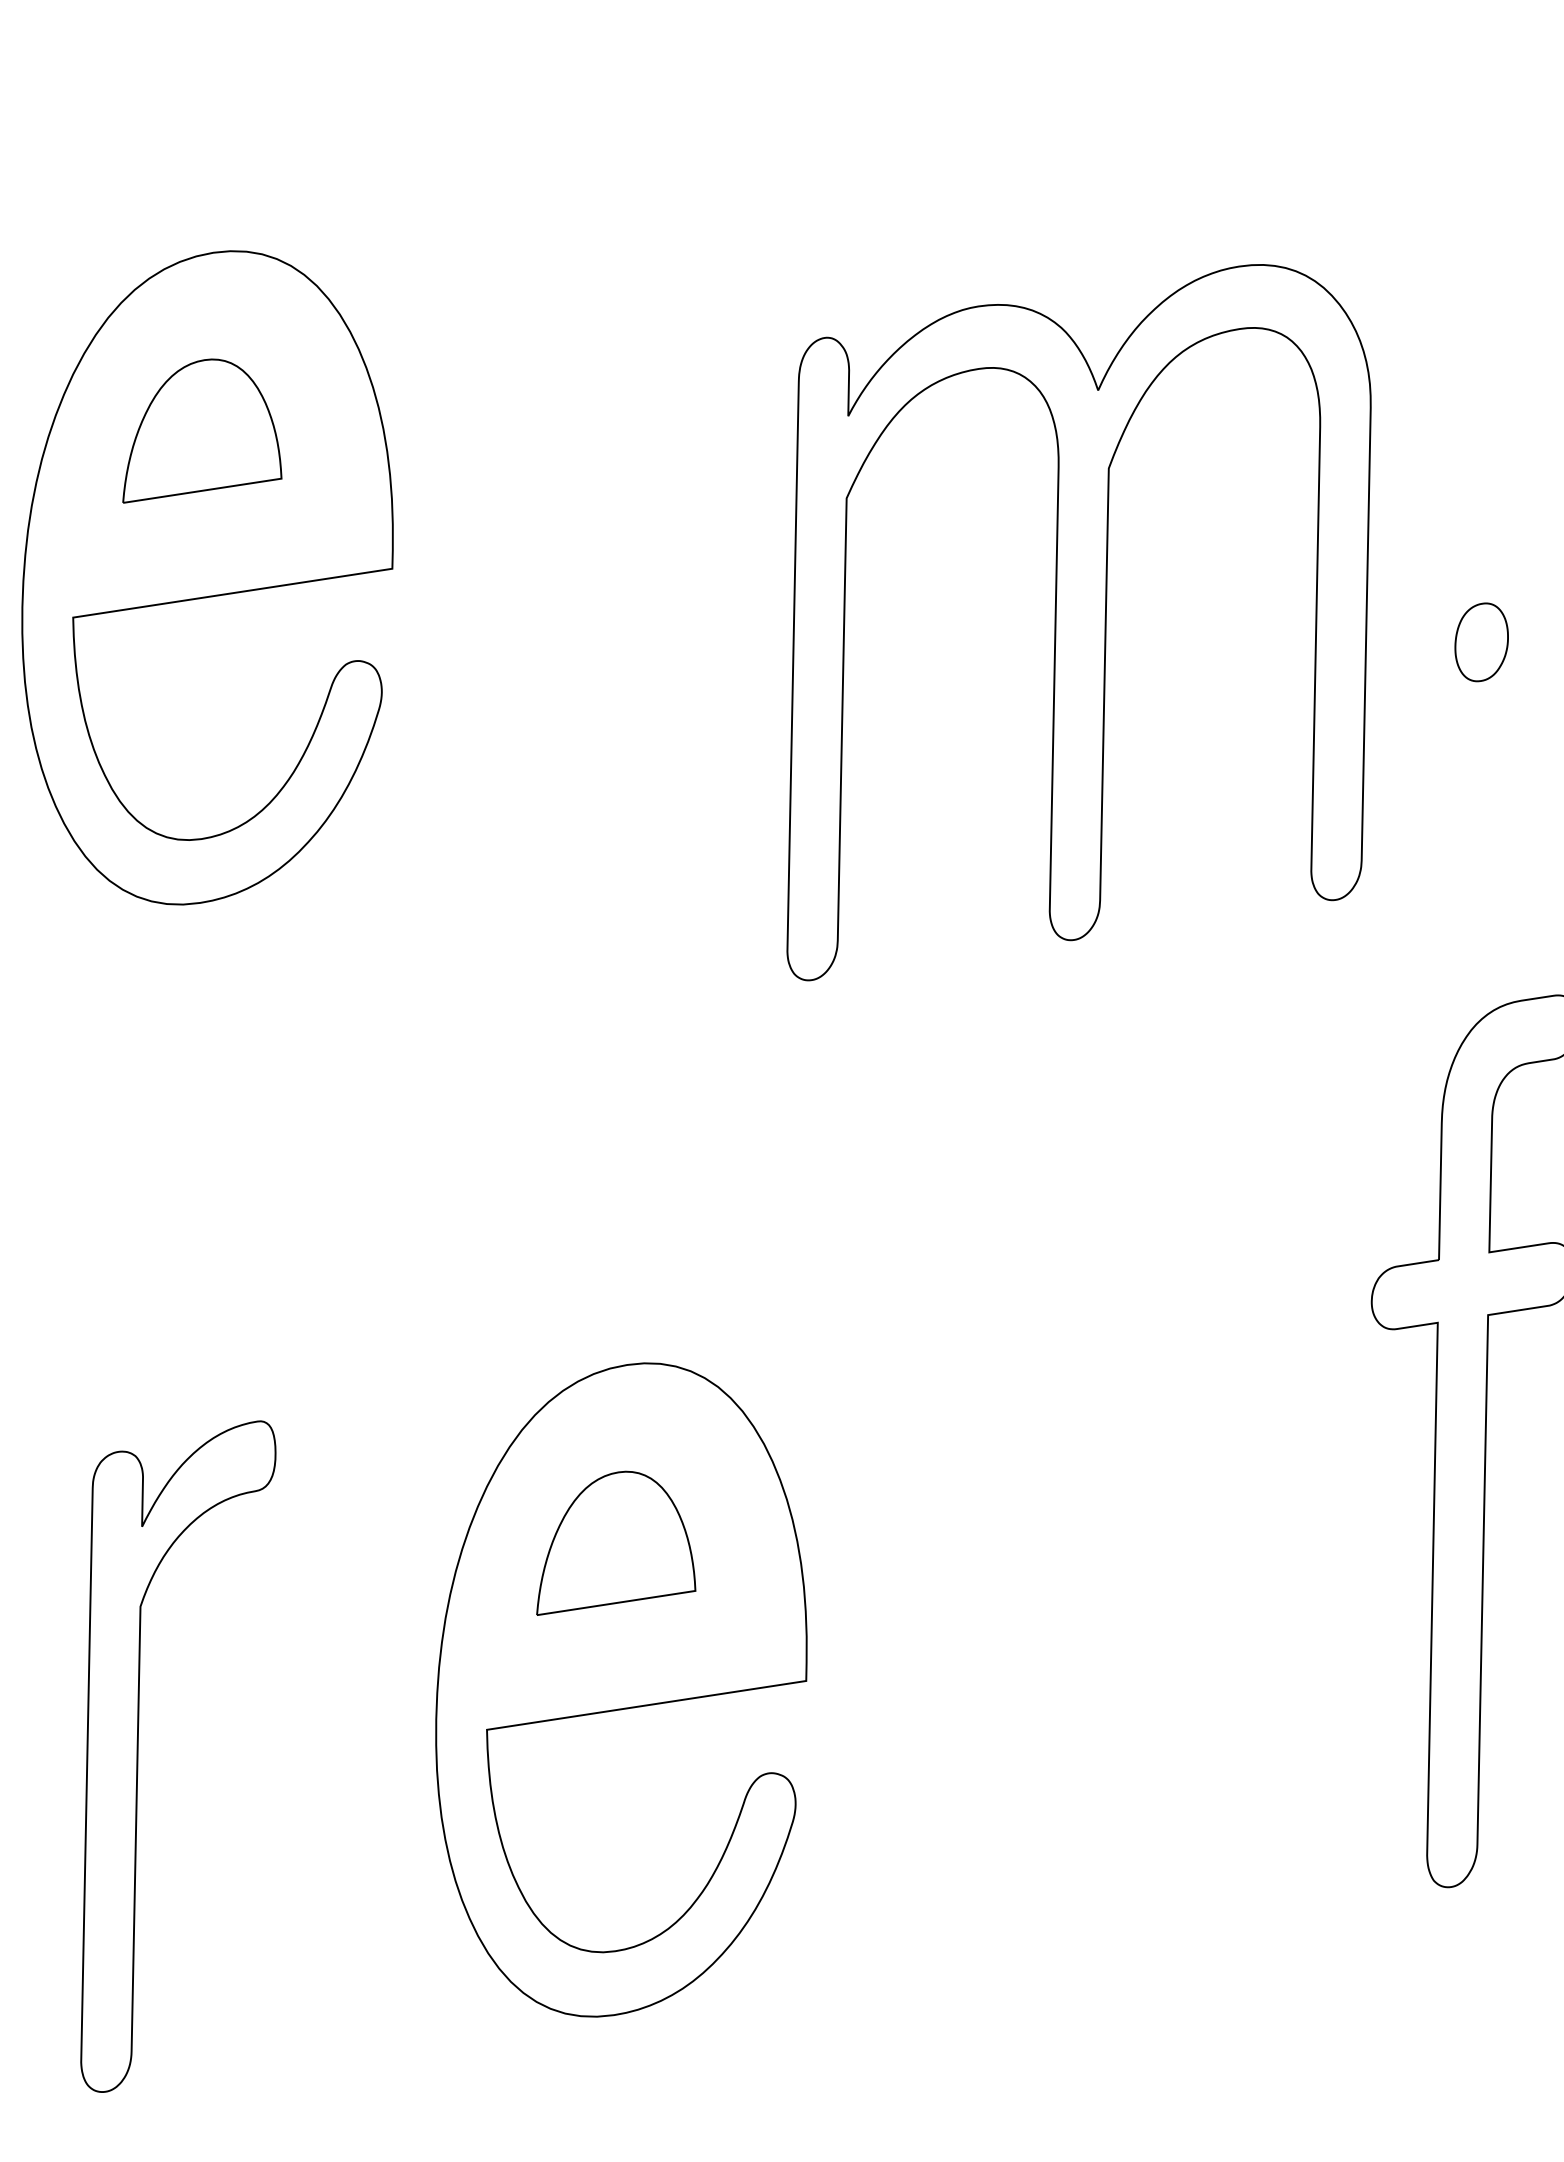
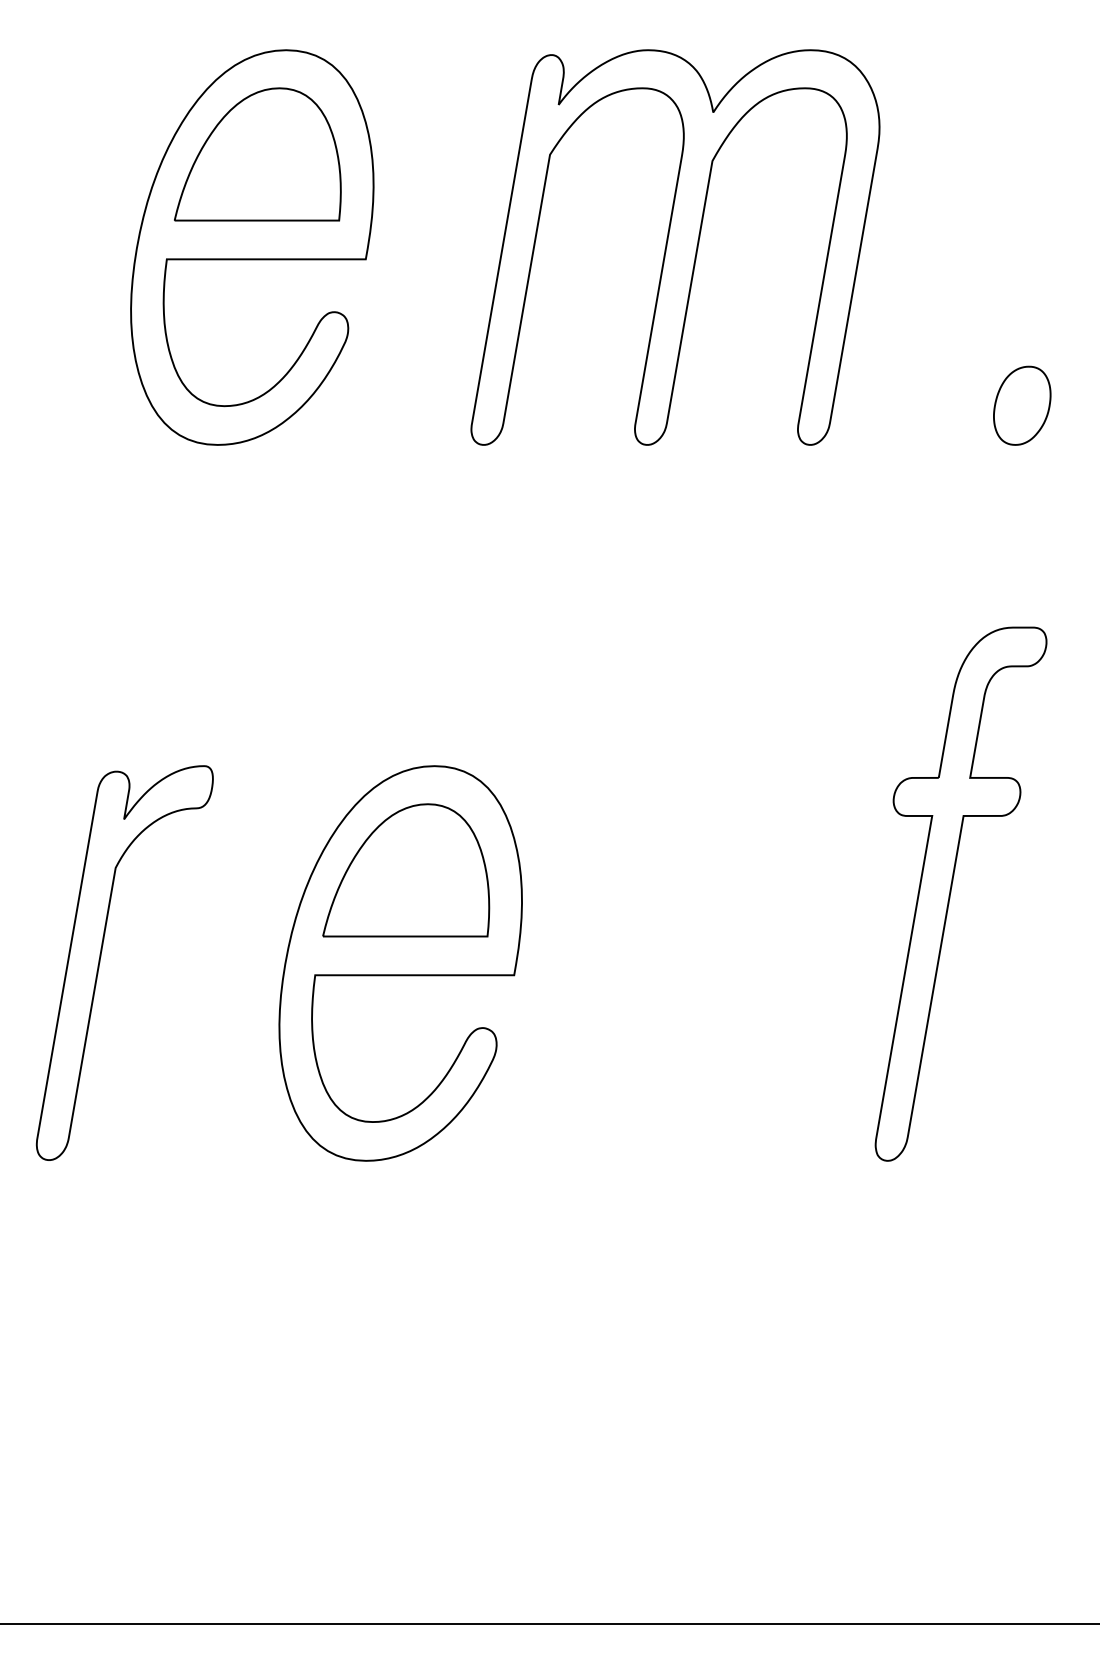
part: (192, 427) -> (257, 154), size x1.67
part: (1070, 616) -> (675, 247), moved
part: (1481, 642) -> (1022, 405), size x1.67
part: (607, 1539) -> (406, 870), size x1.67

